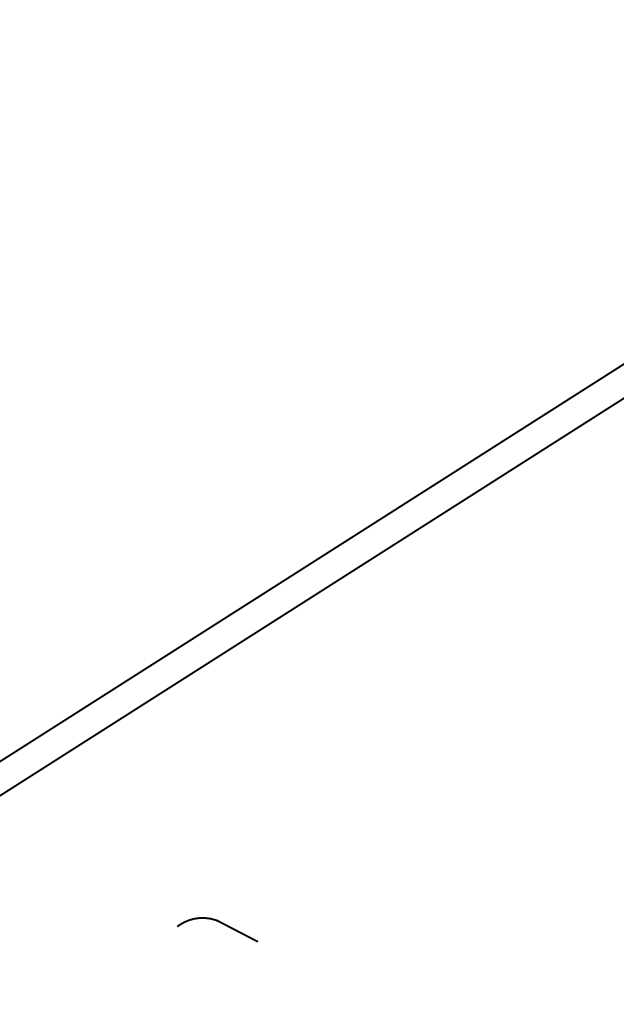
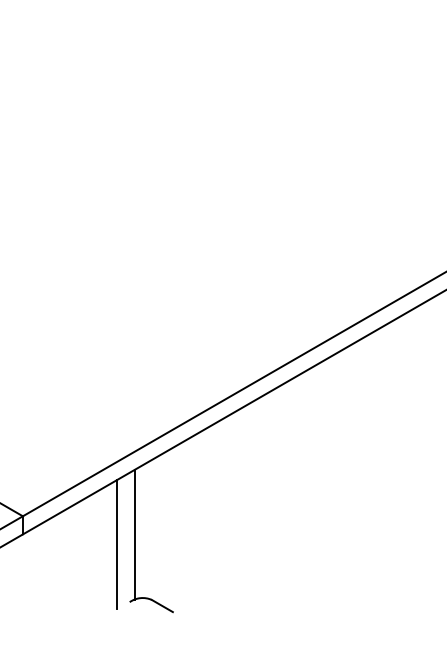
line: (180, 802) -> (134, 534), added
line: (150, 821) -> (117, 544), added

